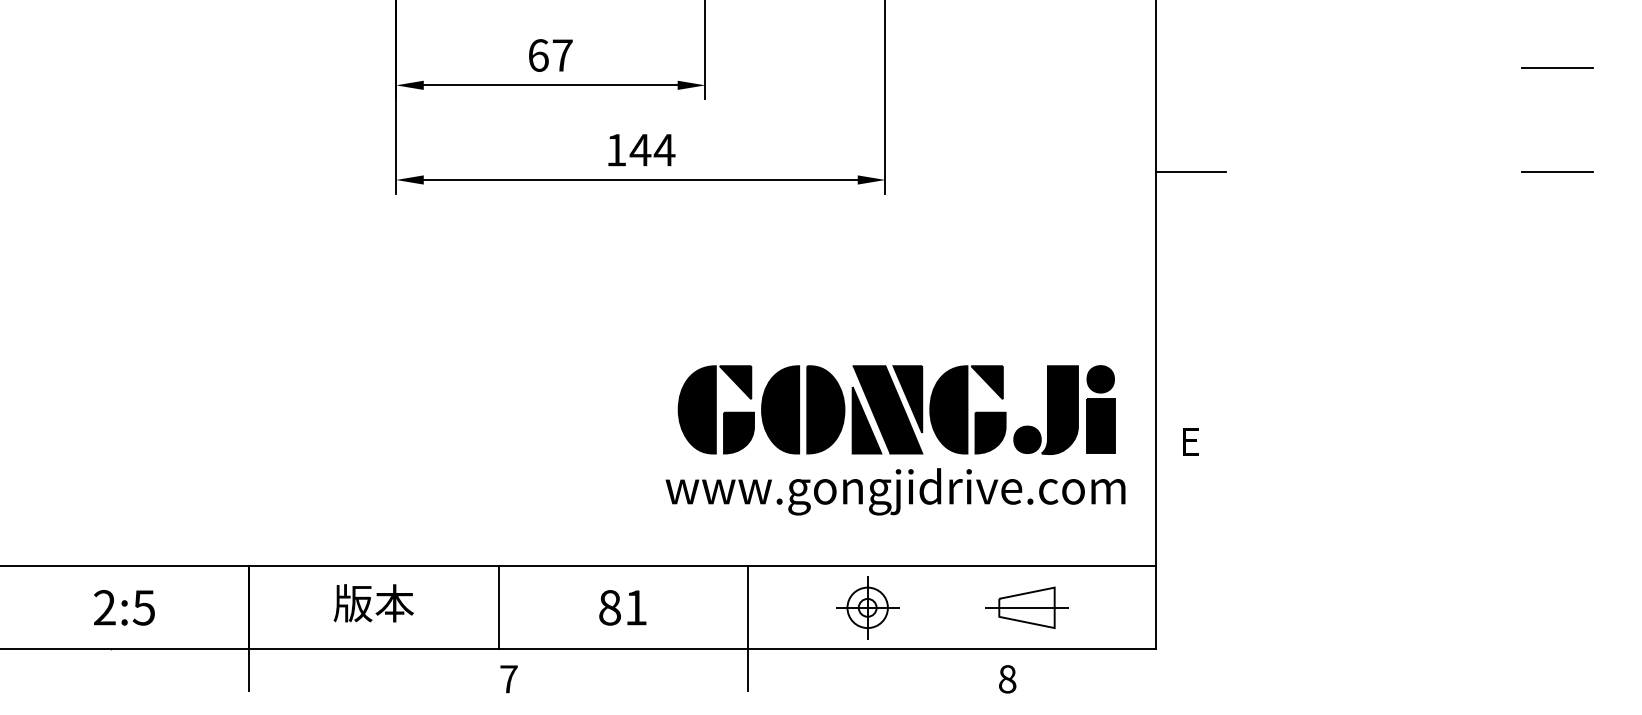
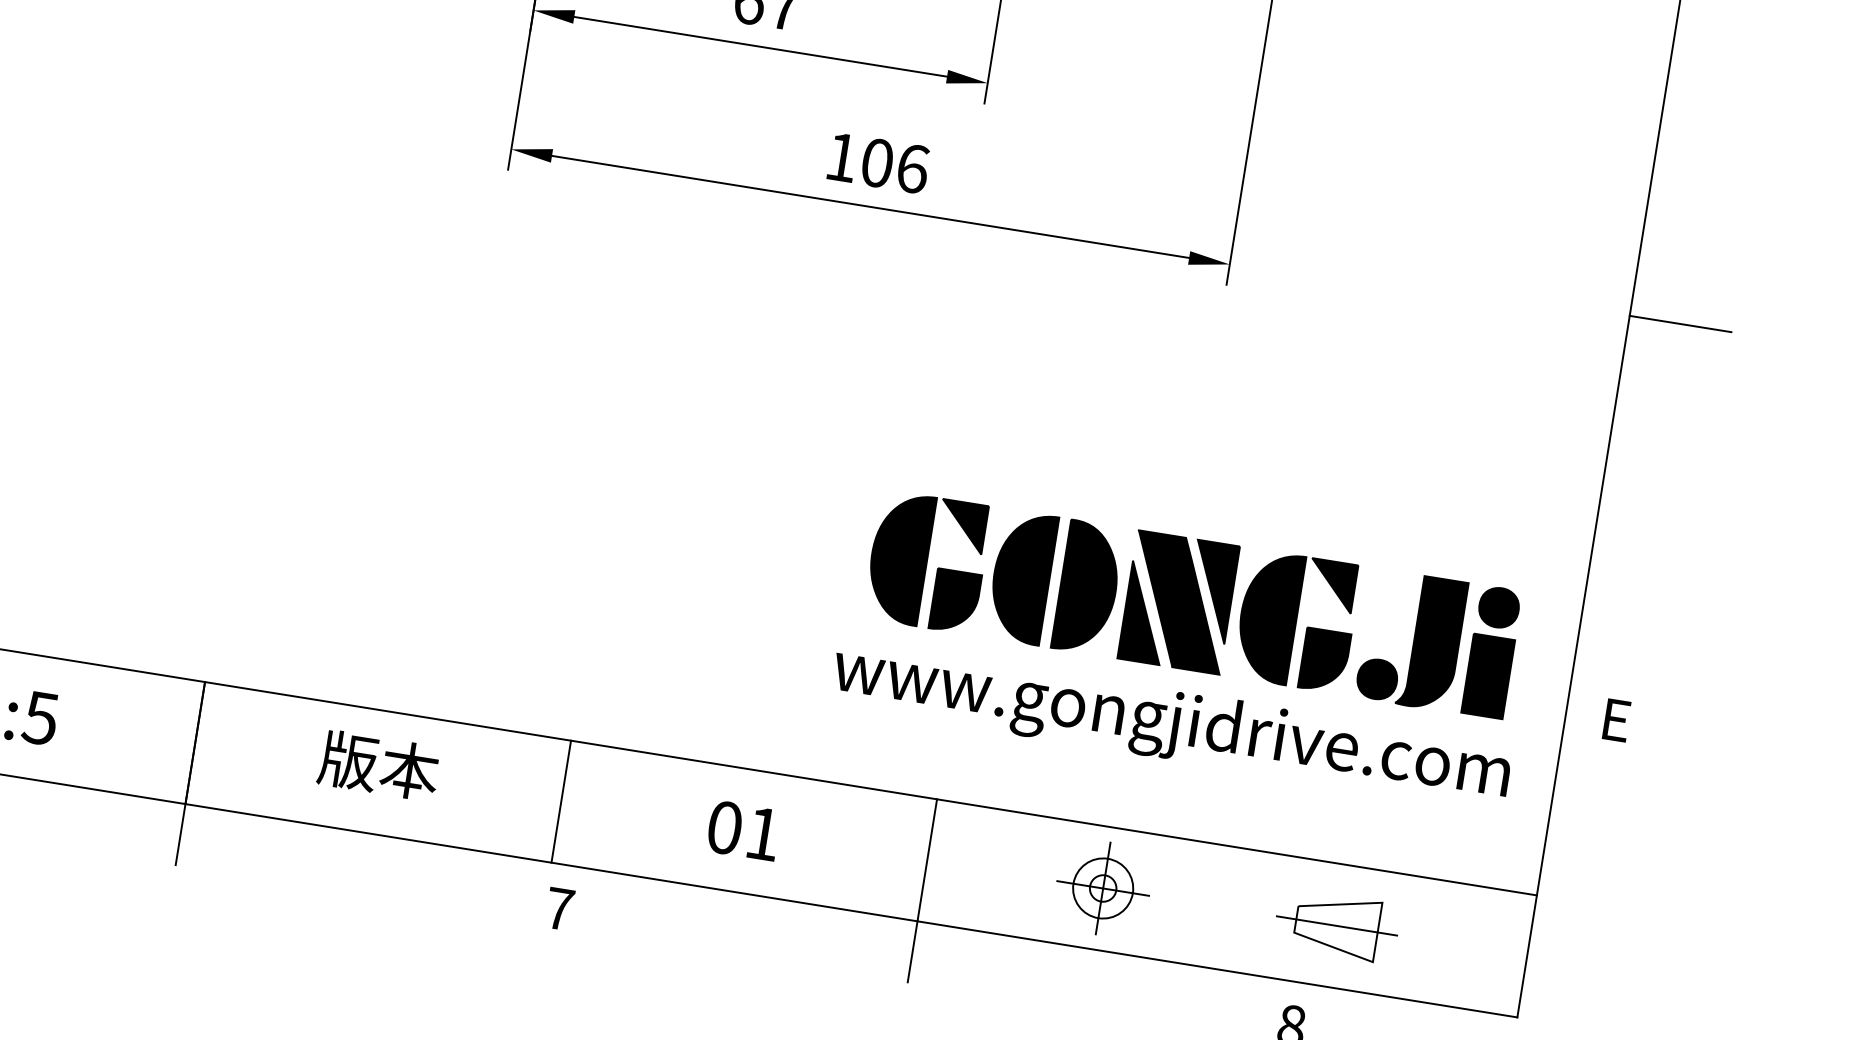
text: (652, 149) -> (894, 164), 144 -> 106
text: (609, 607) -> (724, 827), 81 -> 01

